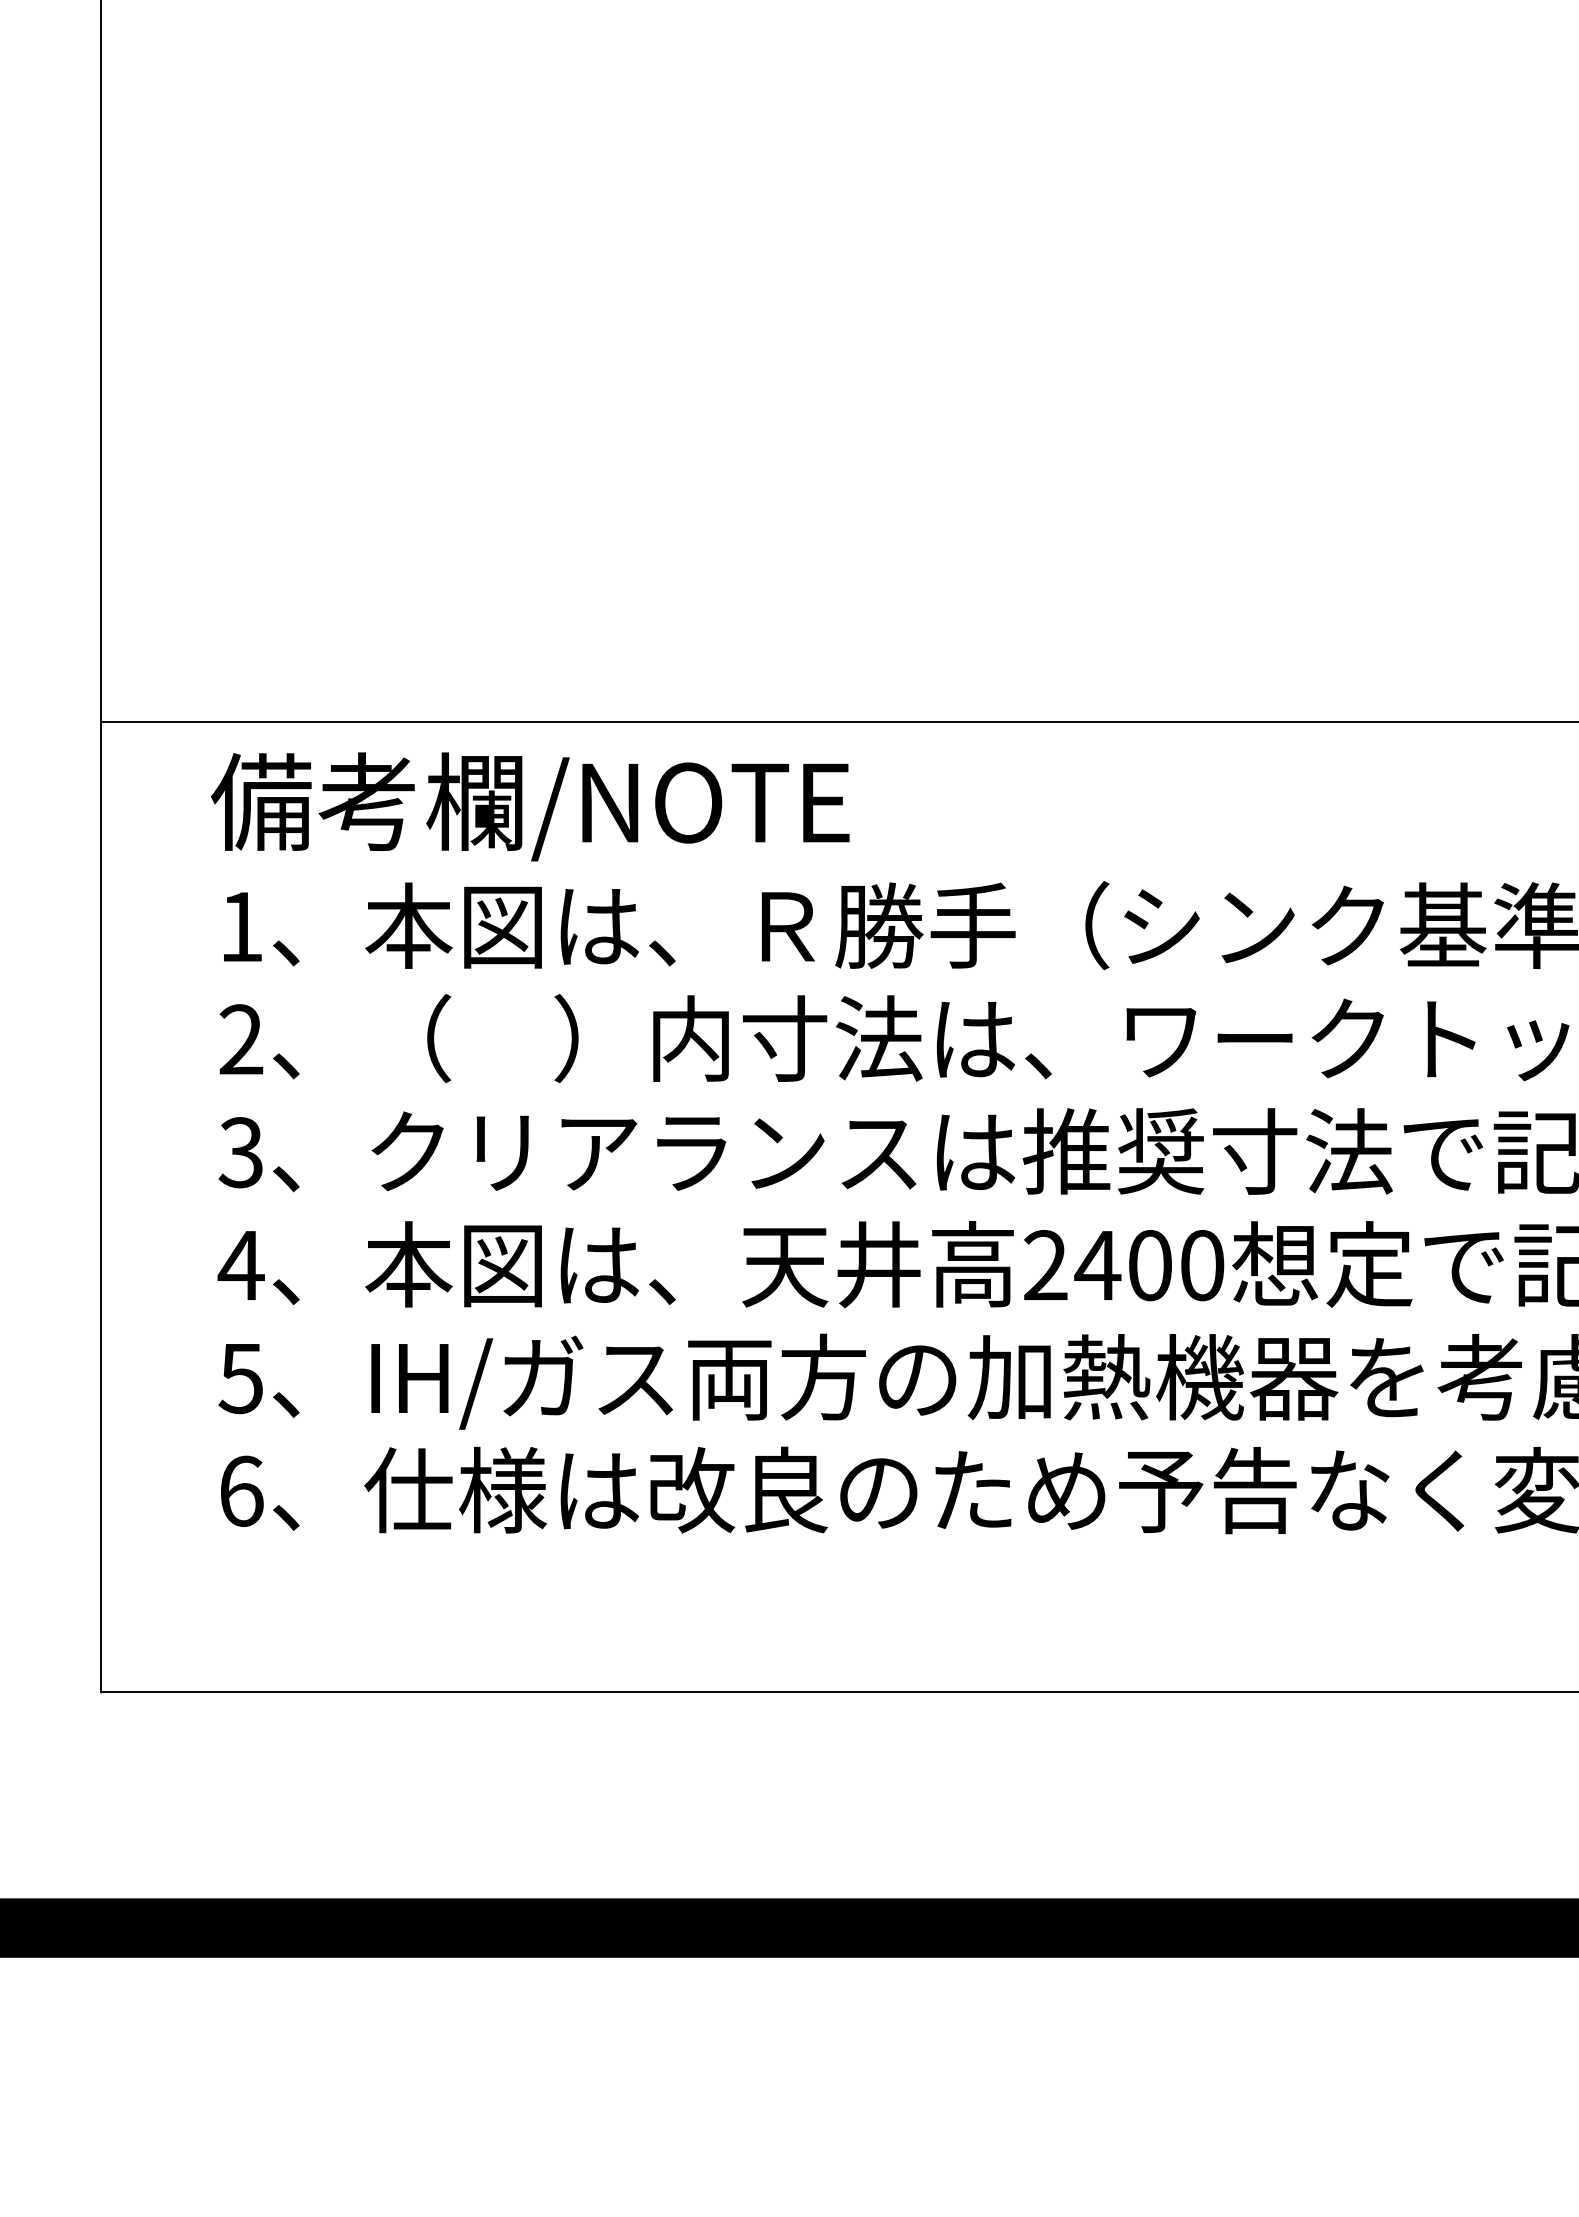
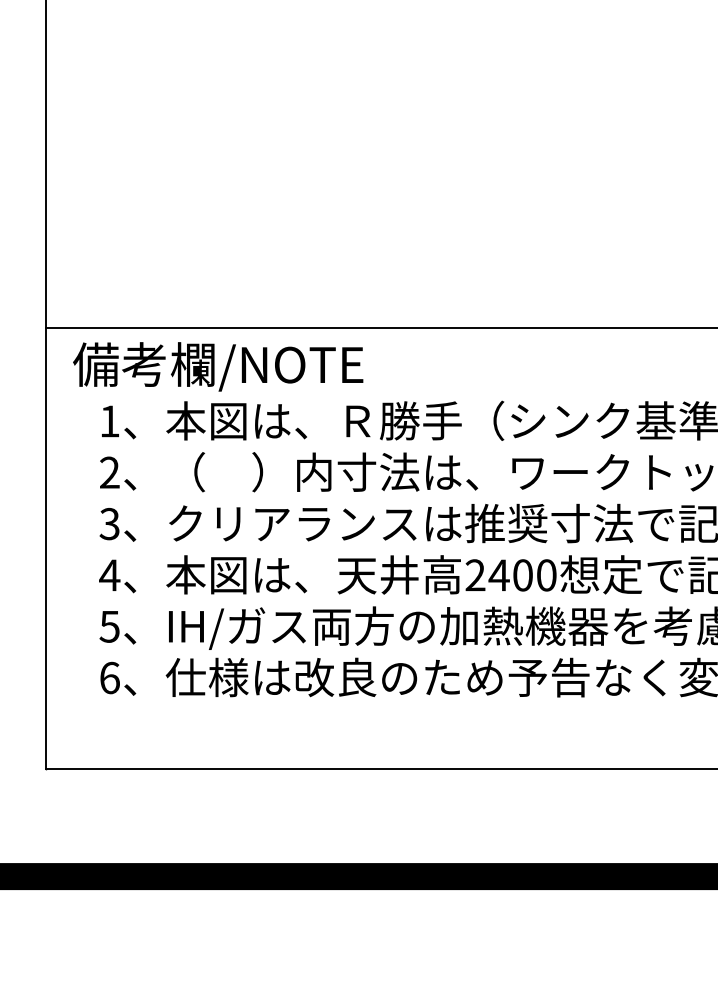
text: (531, 806) -> (218, 366), moved

